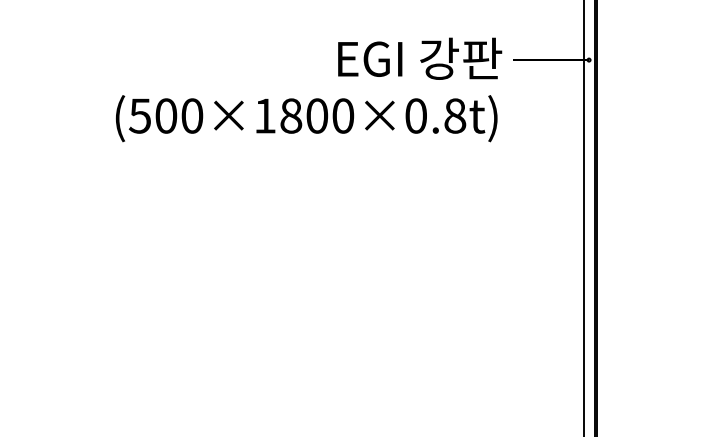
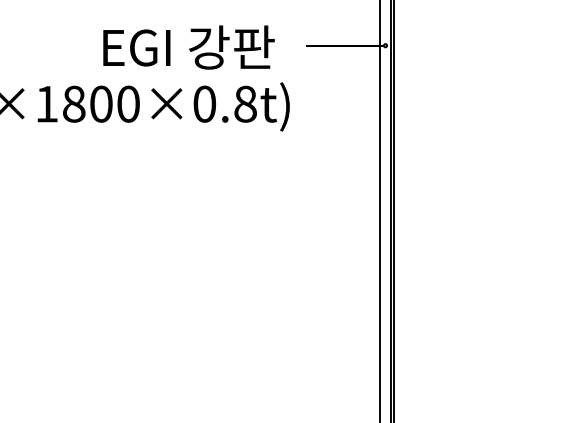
text: (420, 58) -> (189, 47), moved

